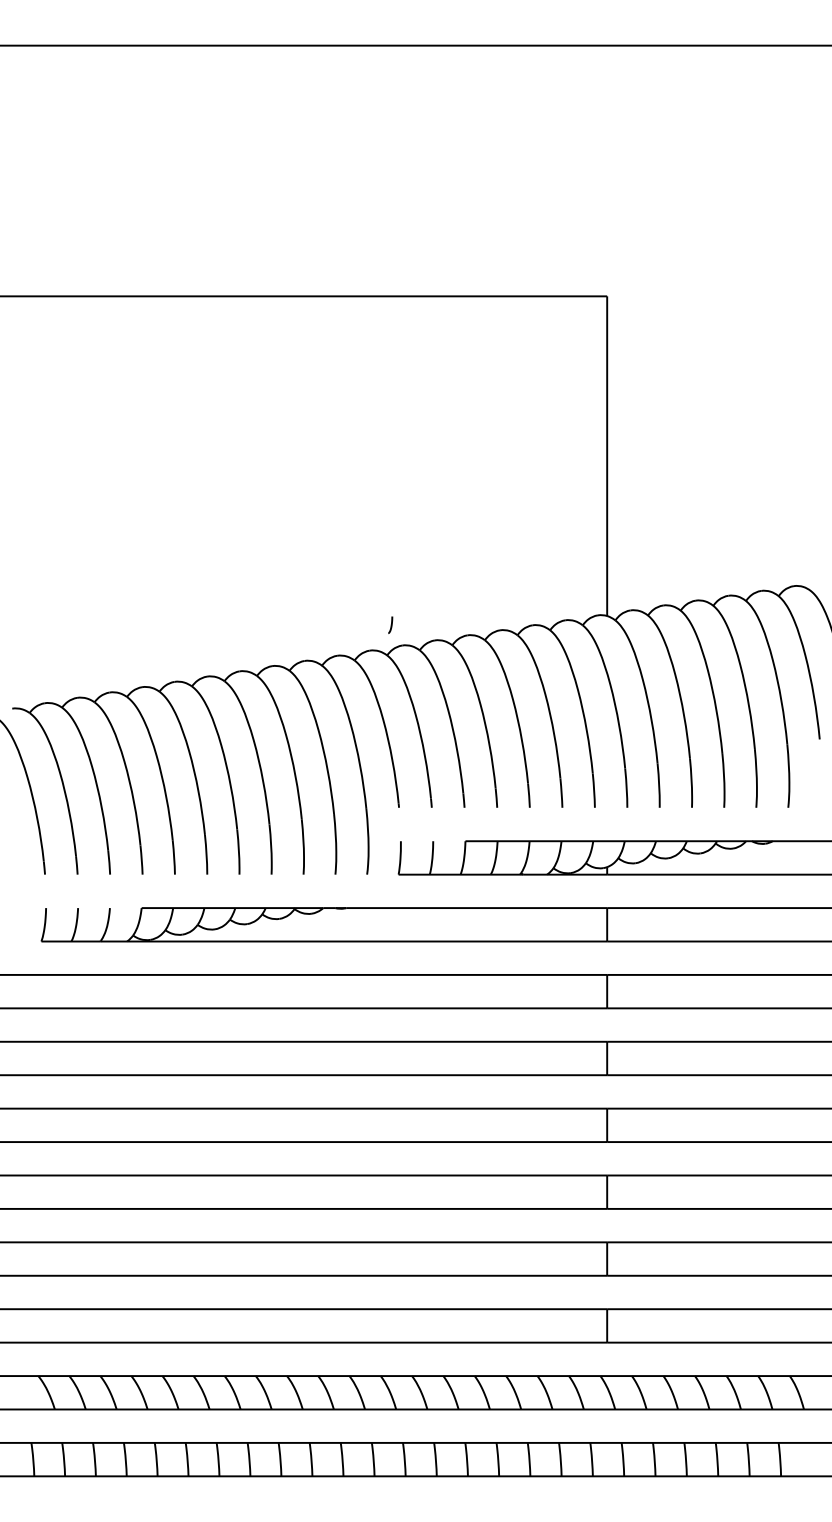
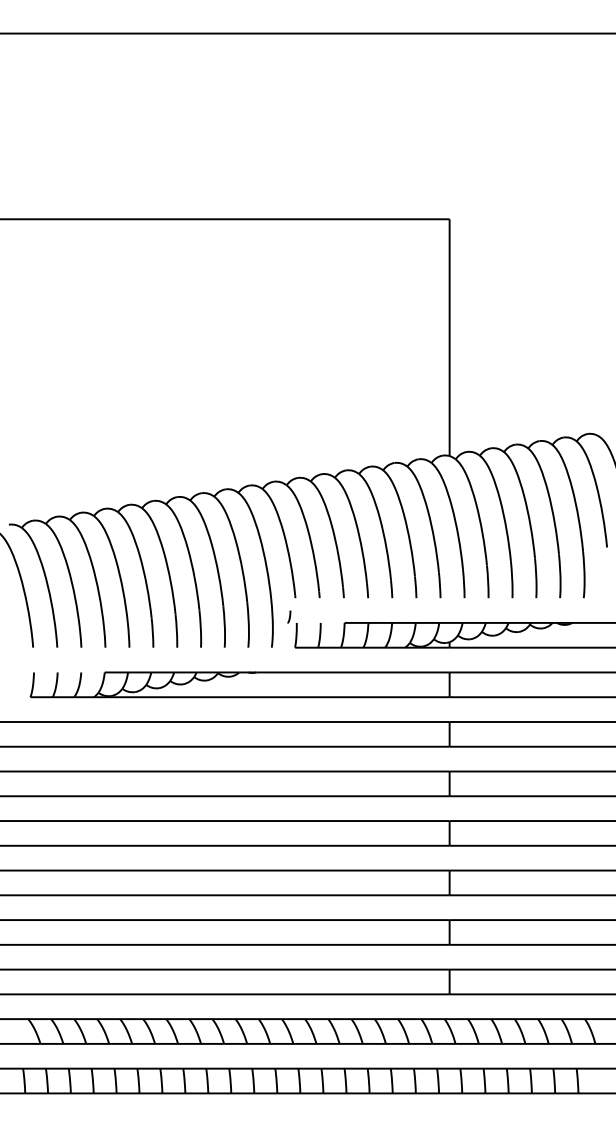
line: (390, 624) -> (289, 616), moved

